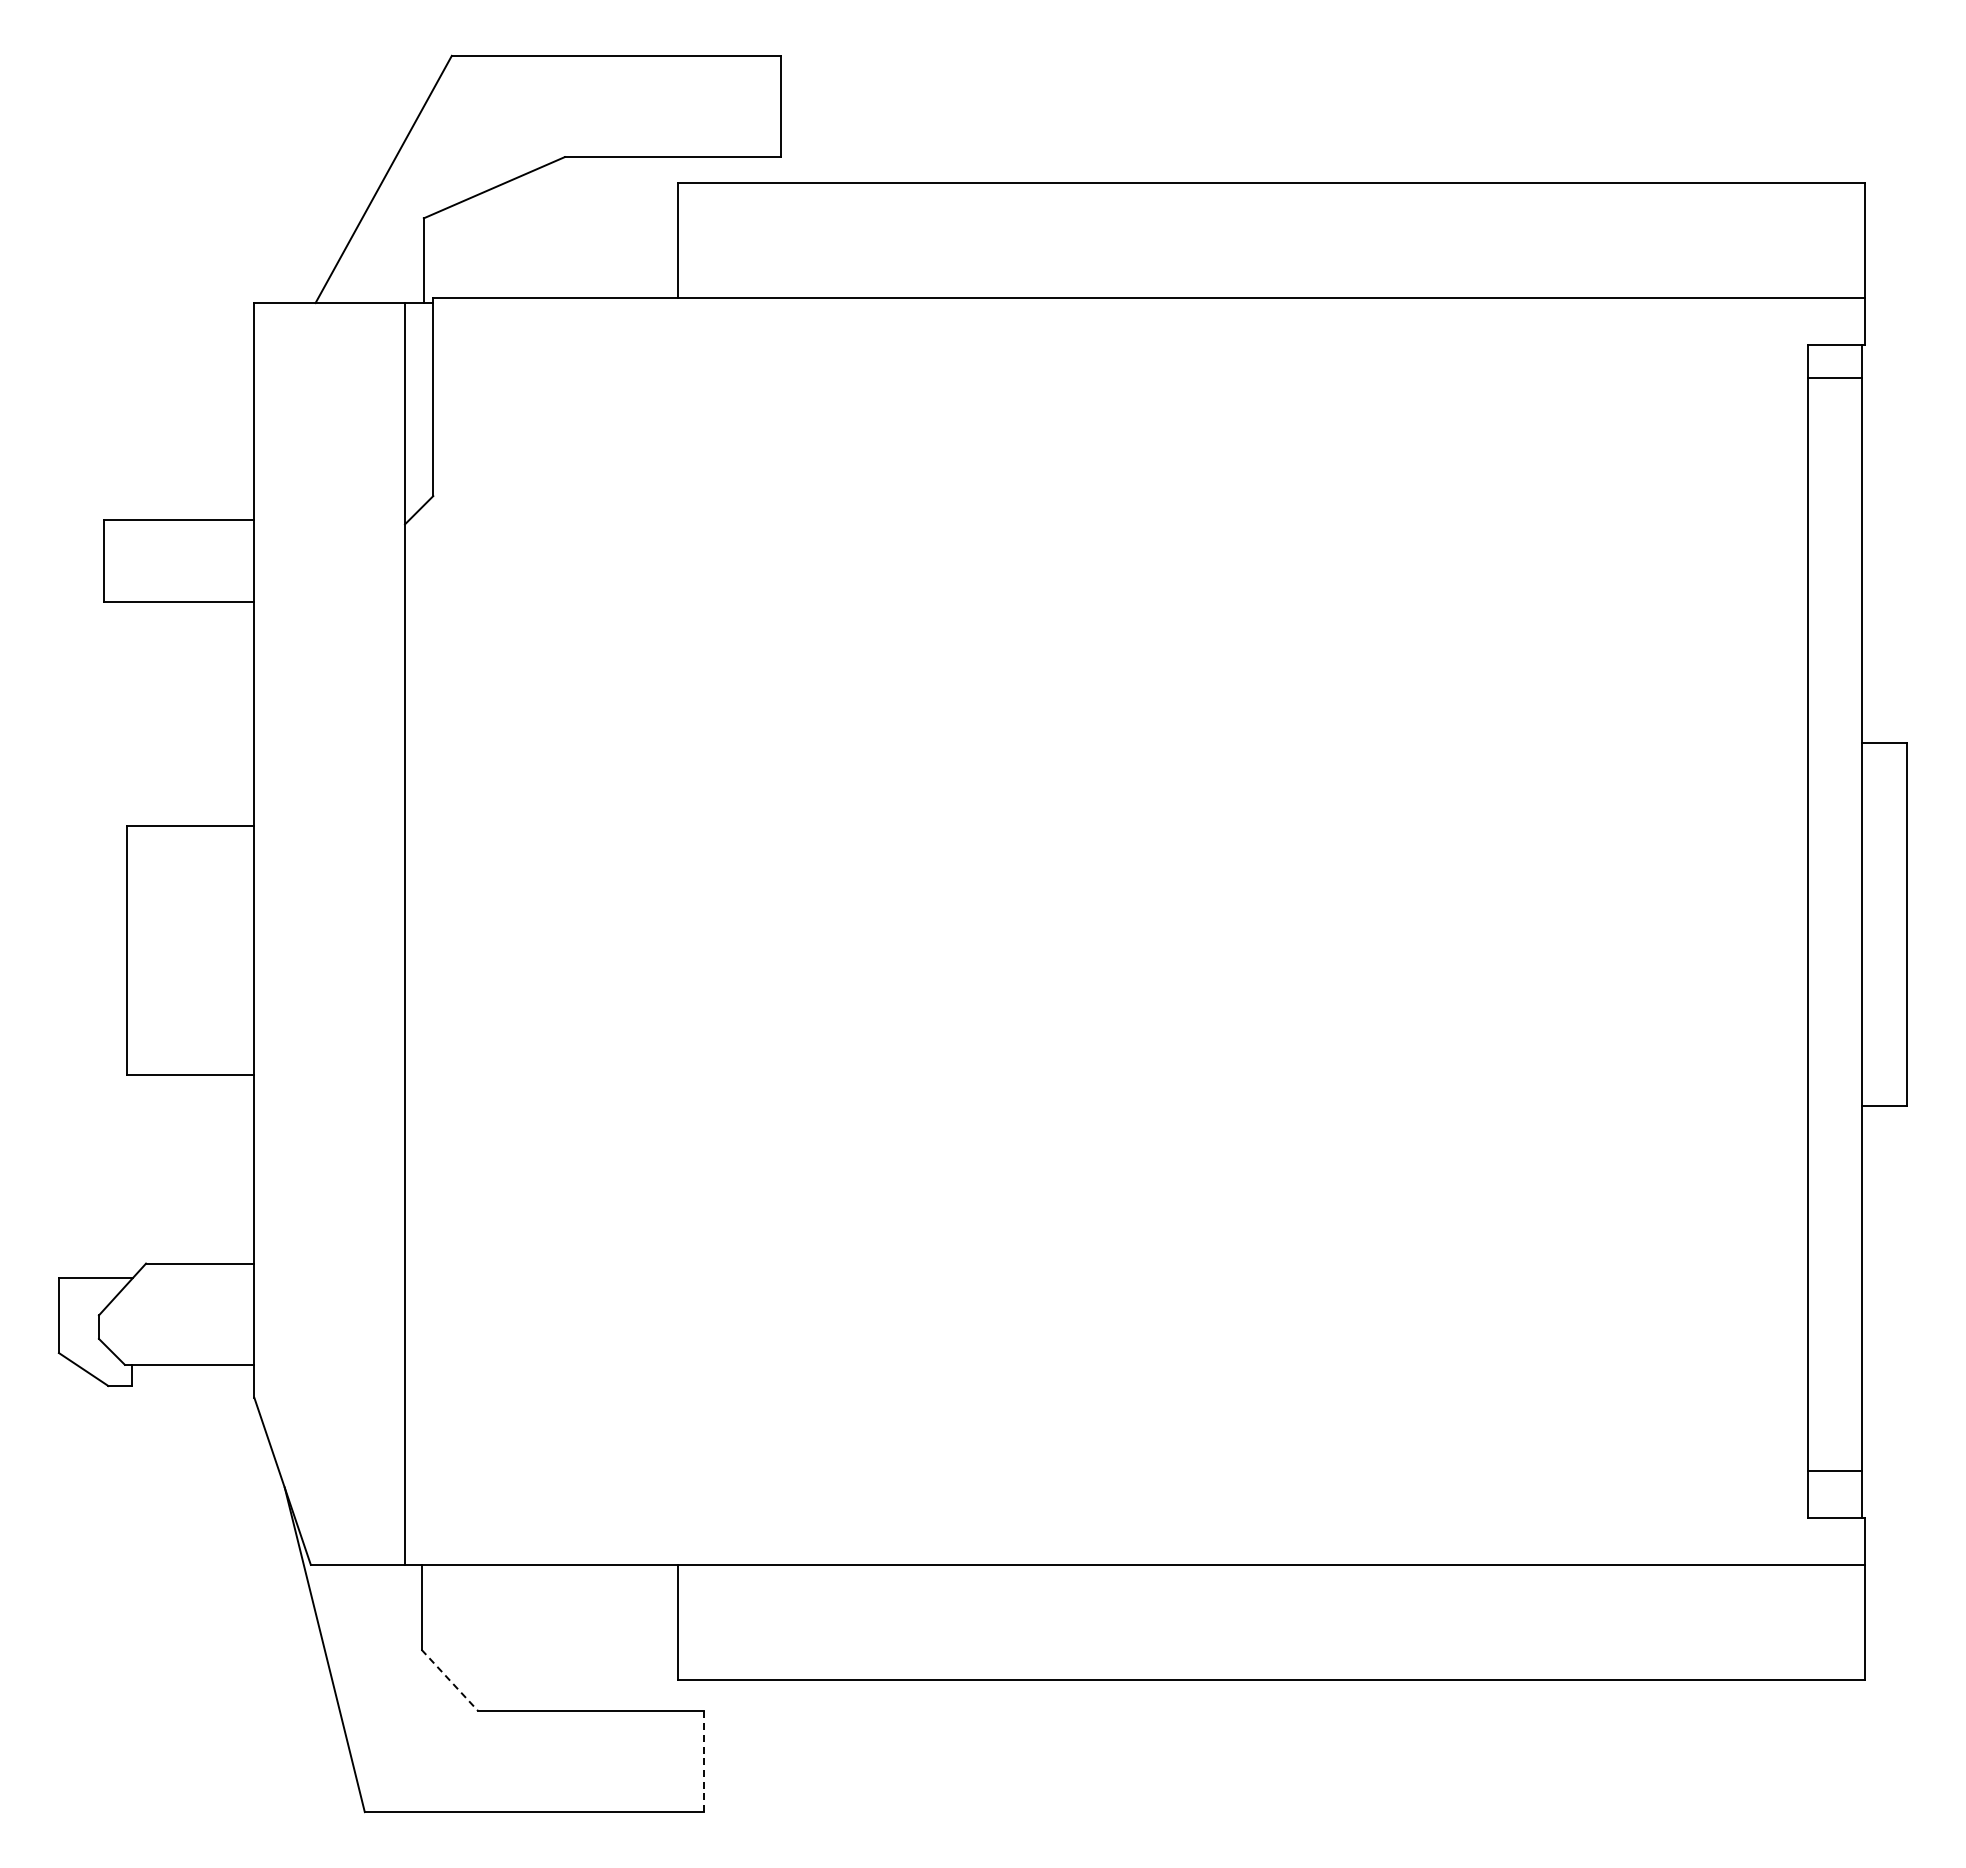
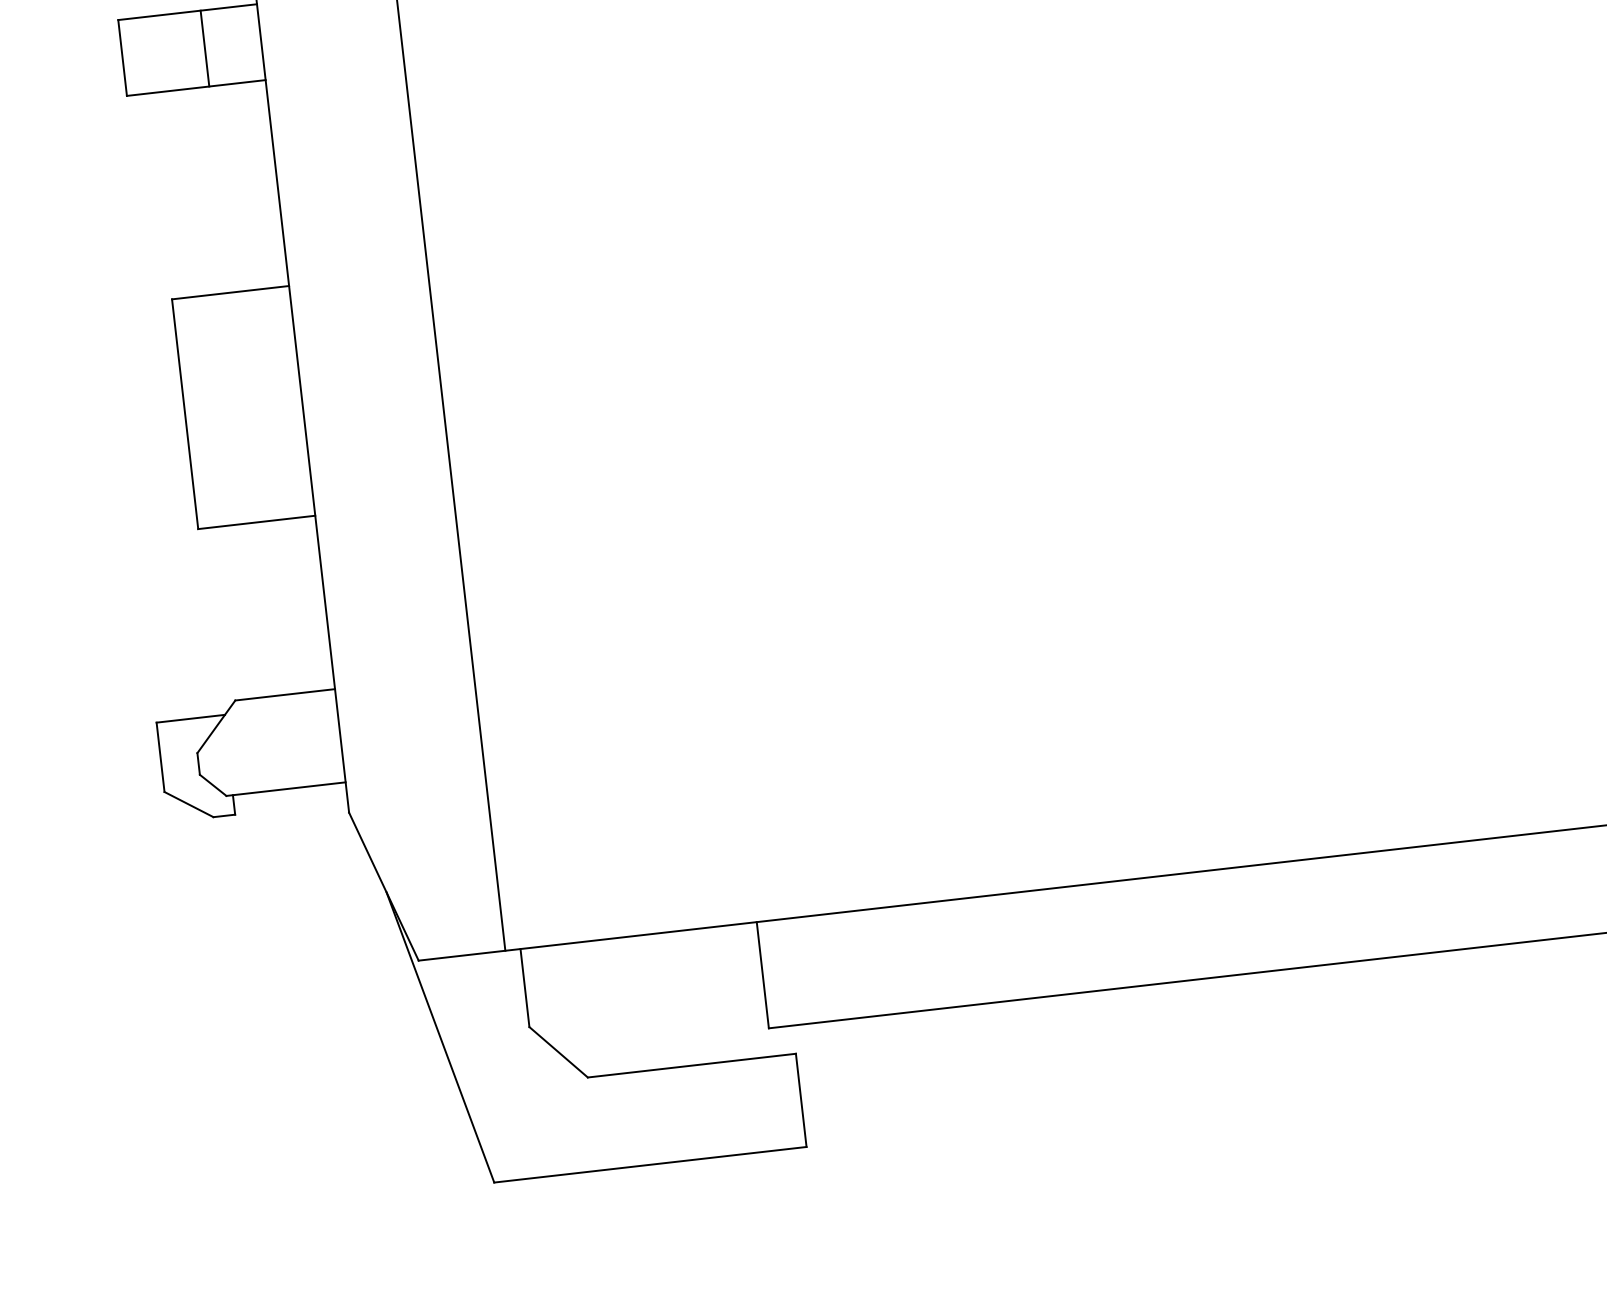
line: (193, 560) -> (205, 48), added
line: (449, 1680) -> (558, 1052), dashed -> solid
line: (704, 1761) -> (801, 1100), dashed -> solid

